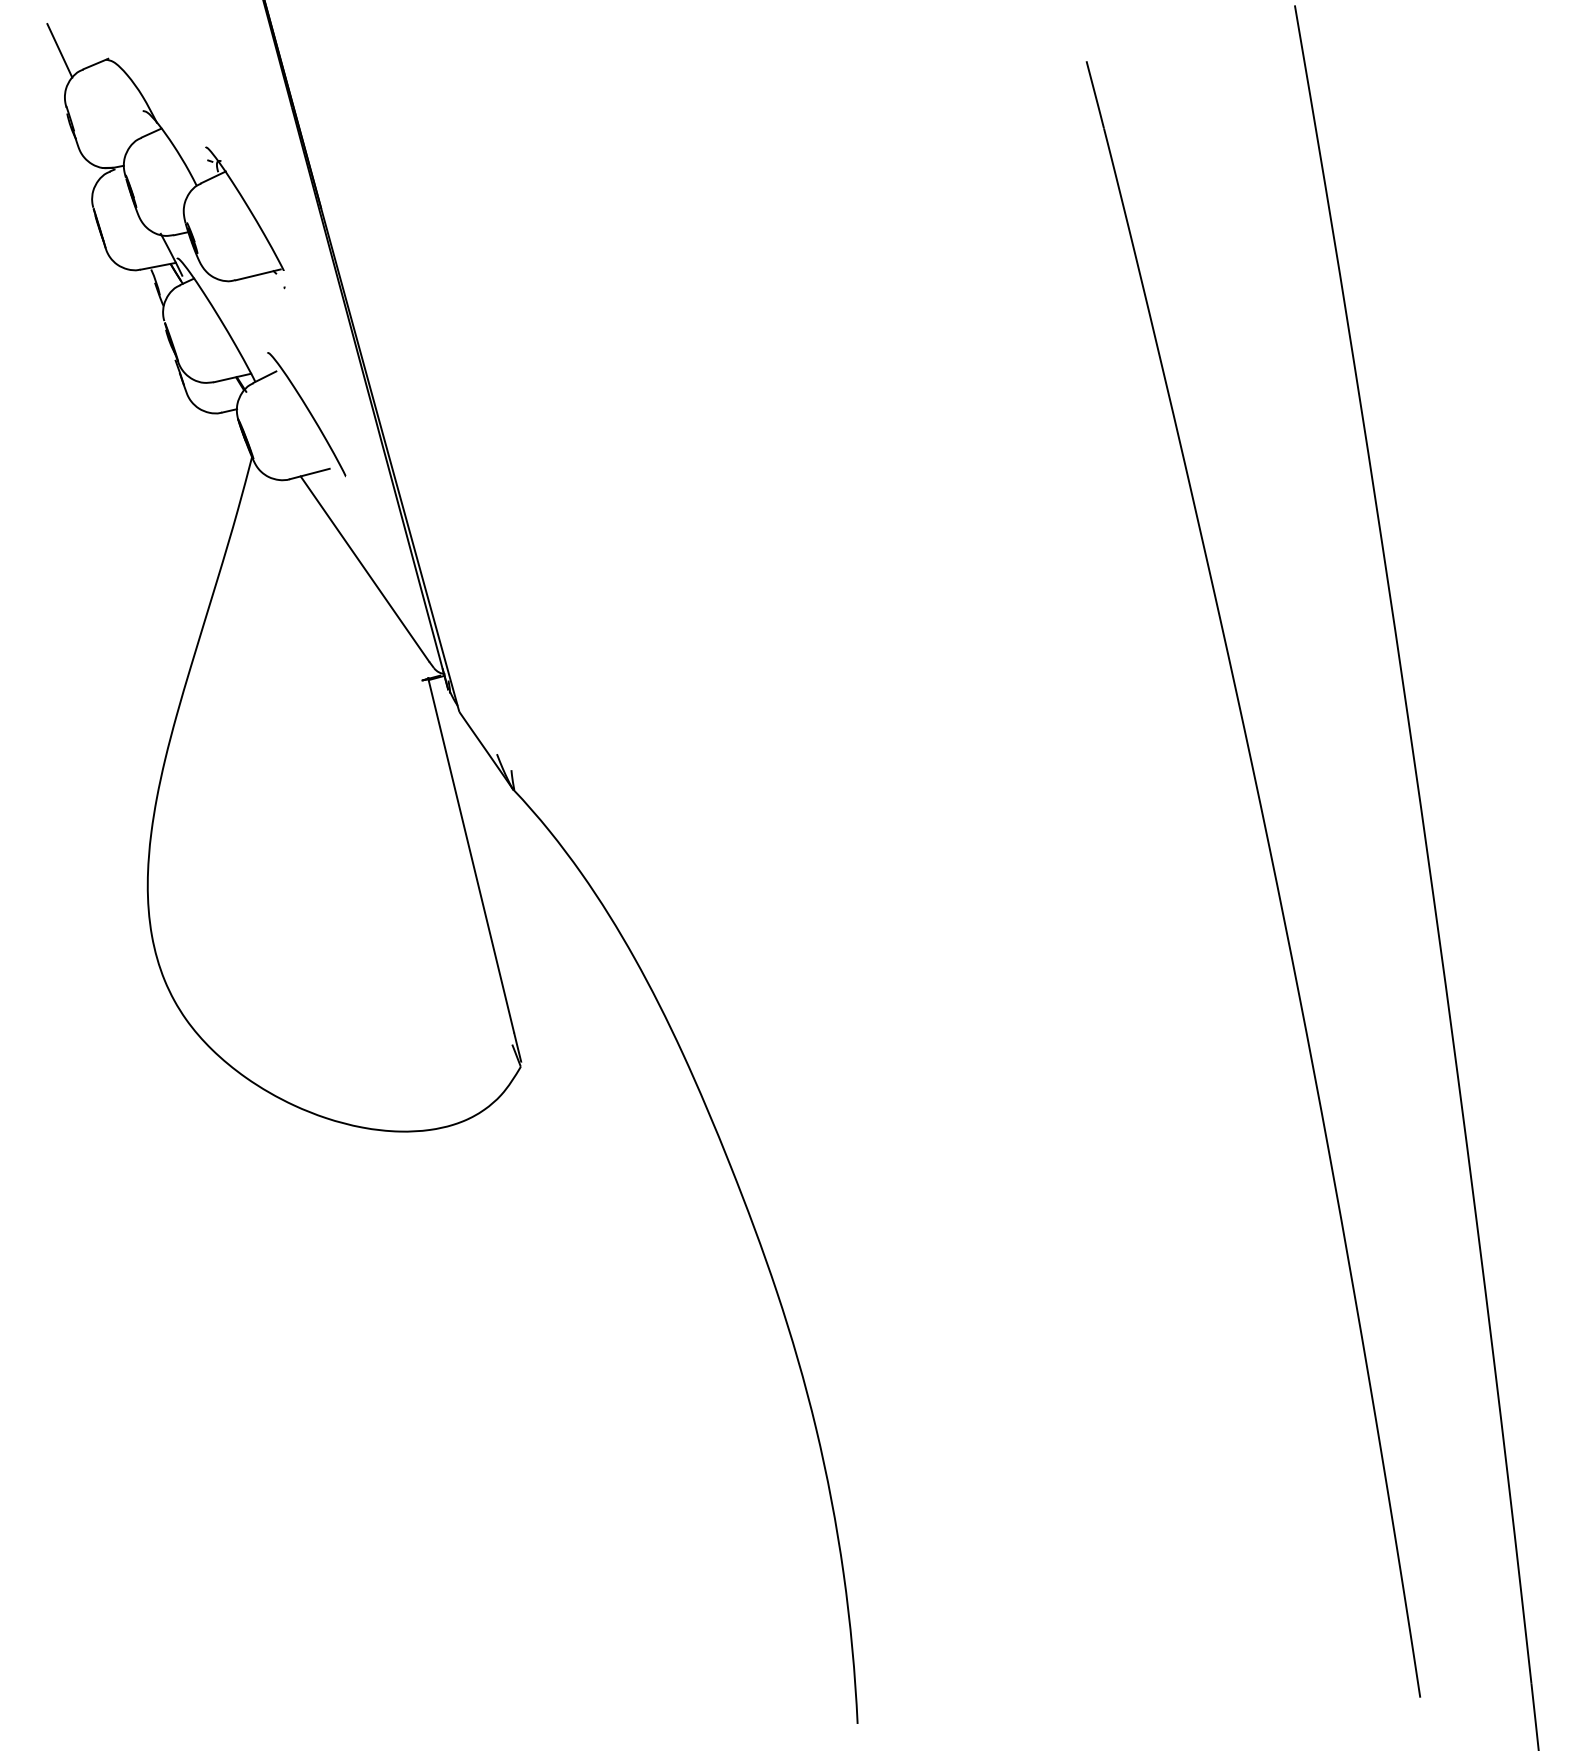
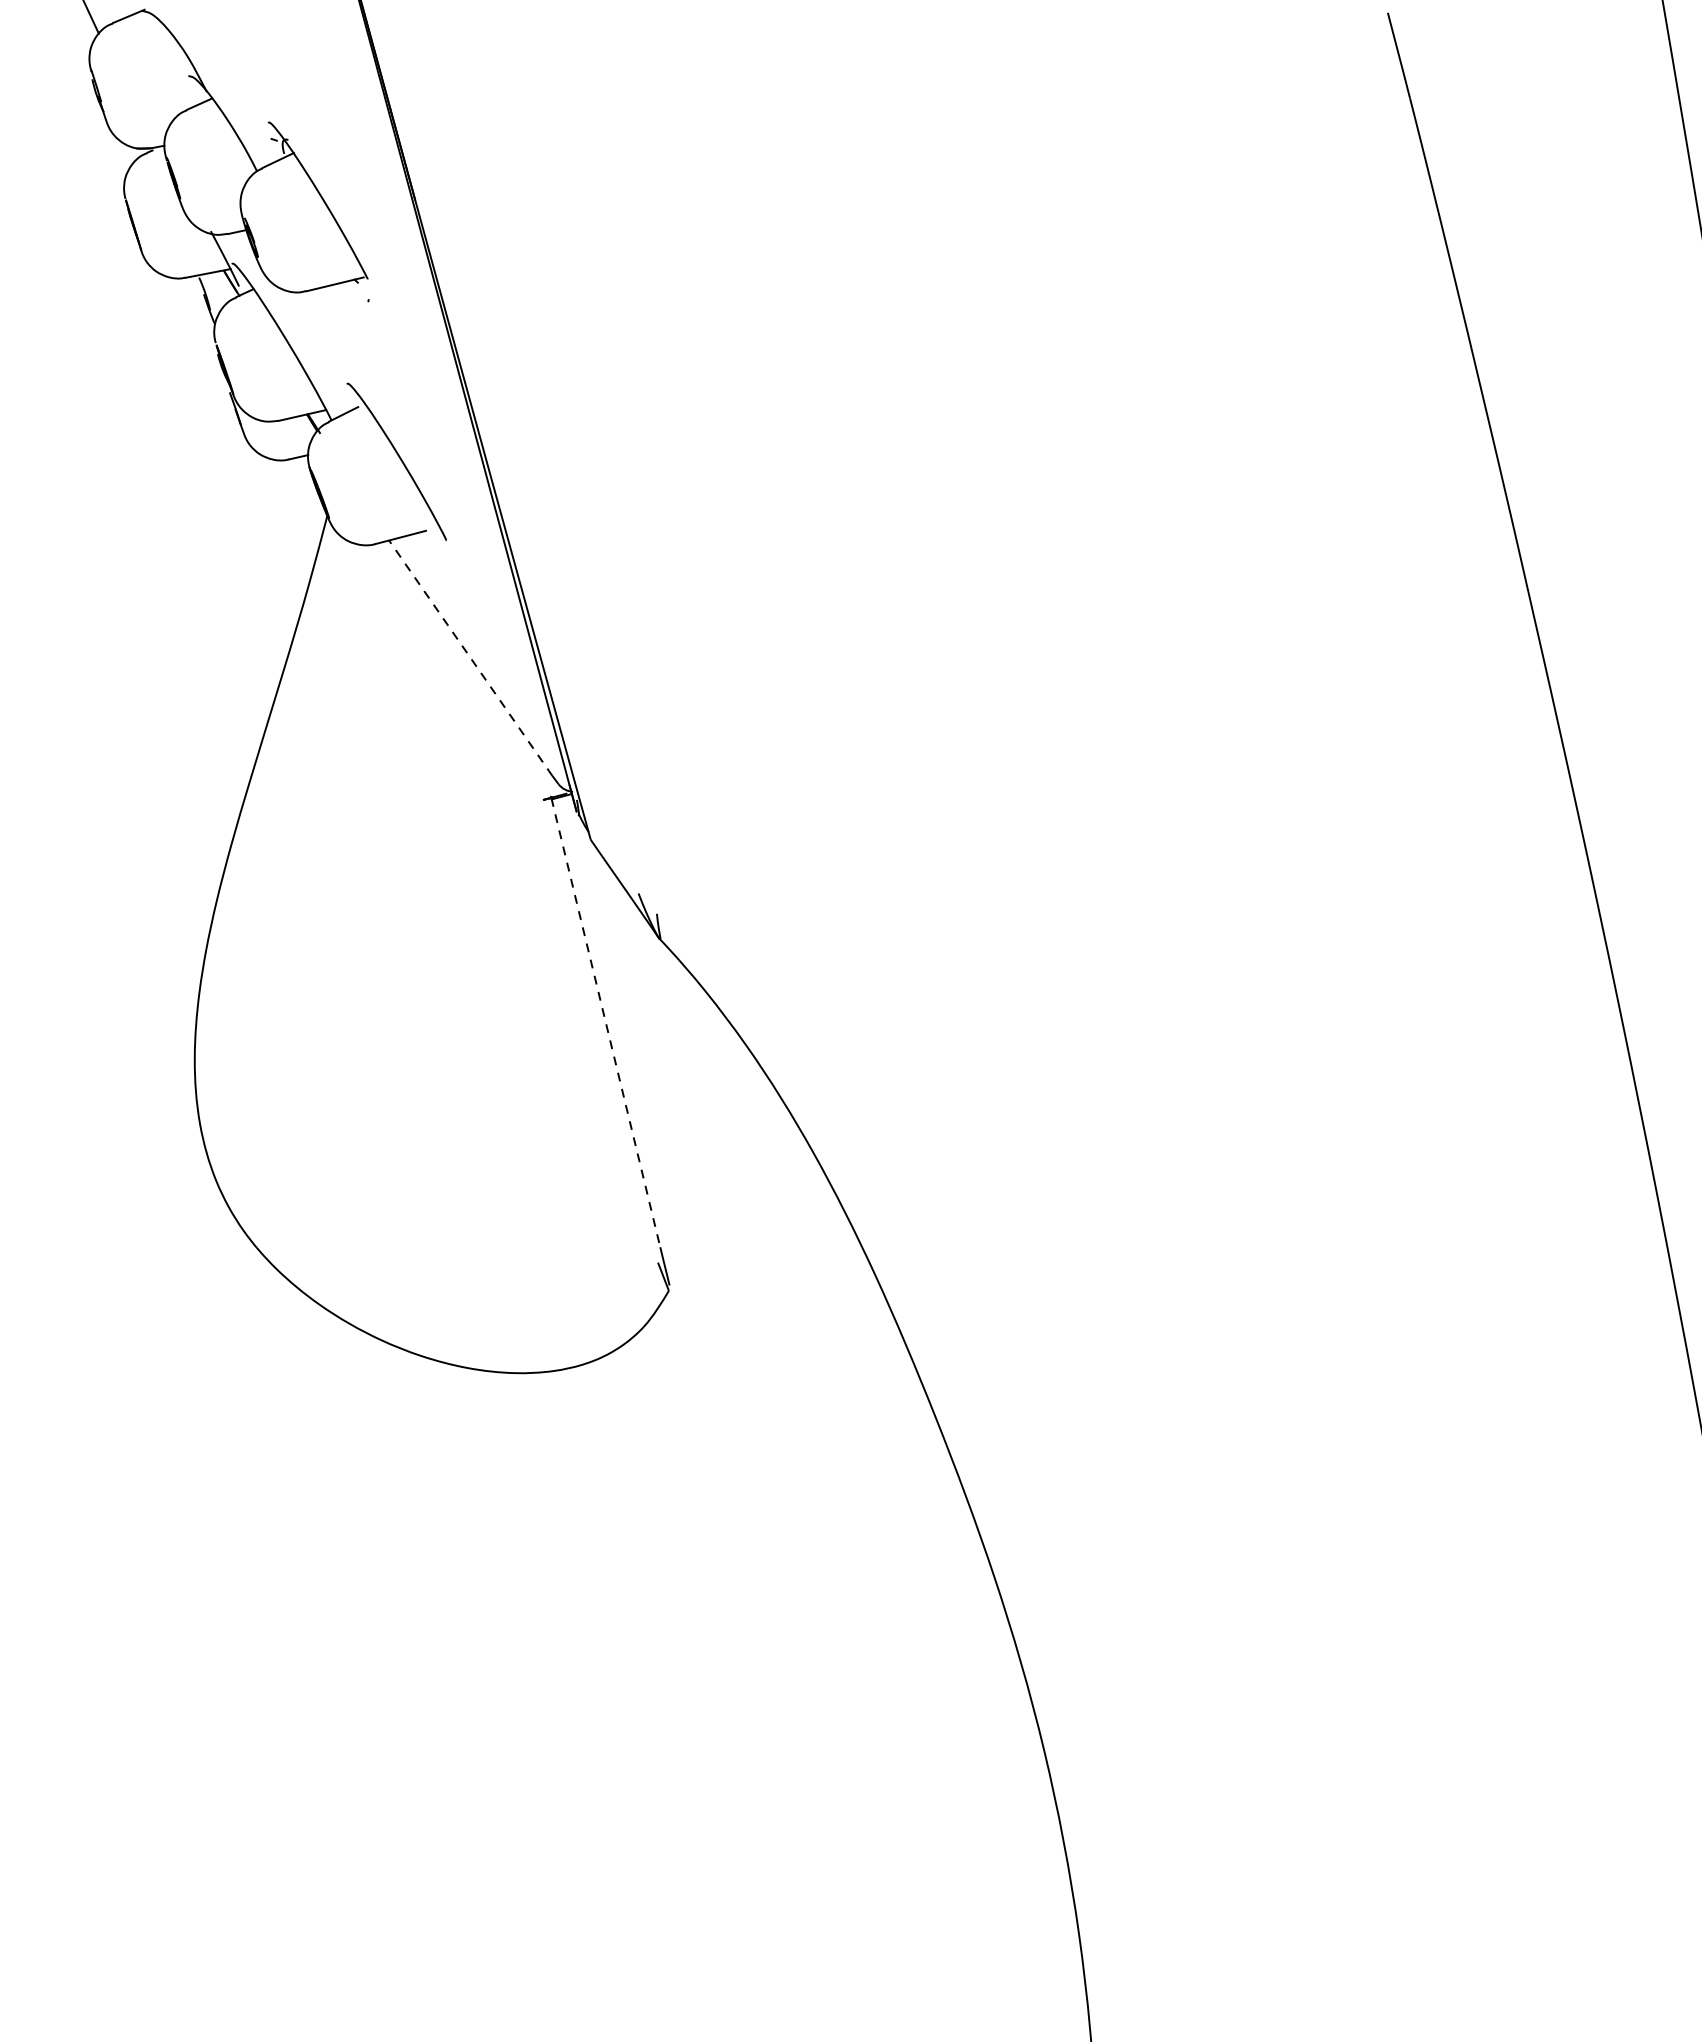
line: (364, 569) -> (470, 658), solid -> dashed
line: (471, 855) -> (606, 1022), solid -> dashed

